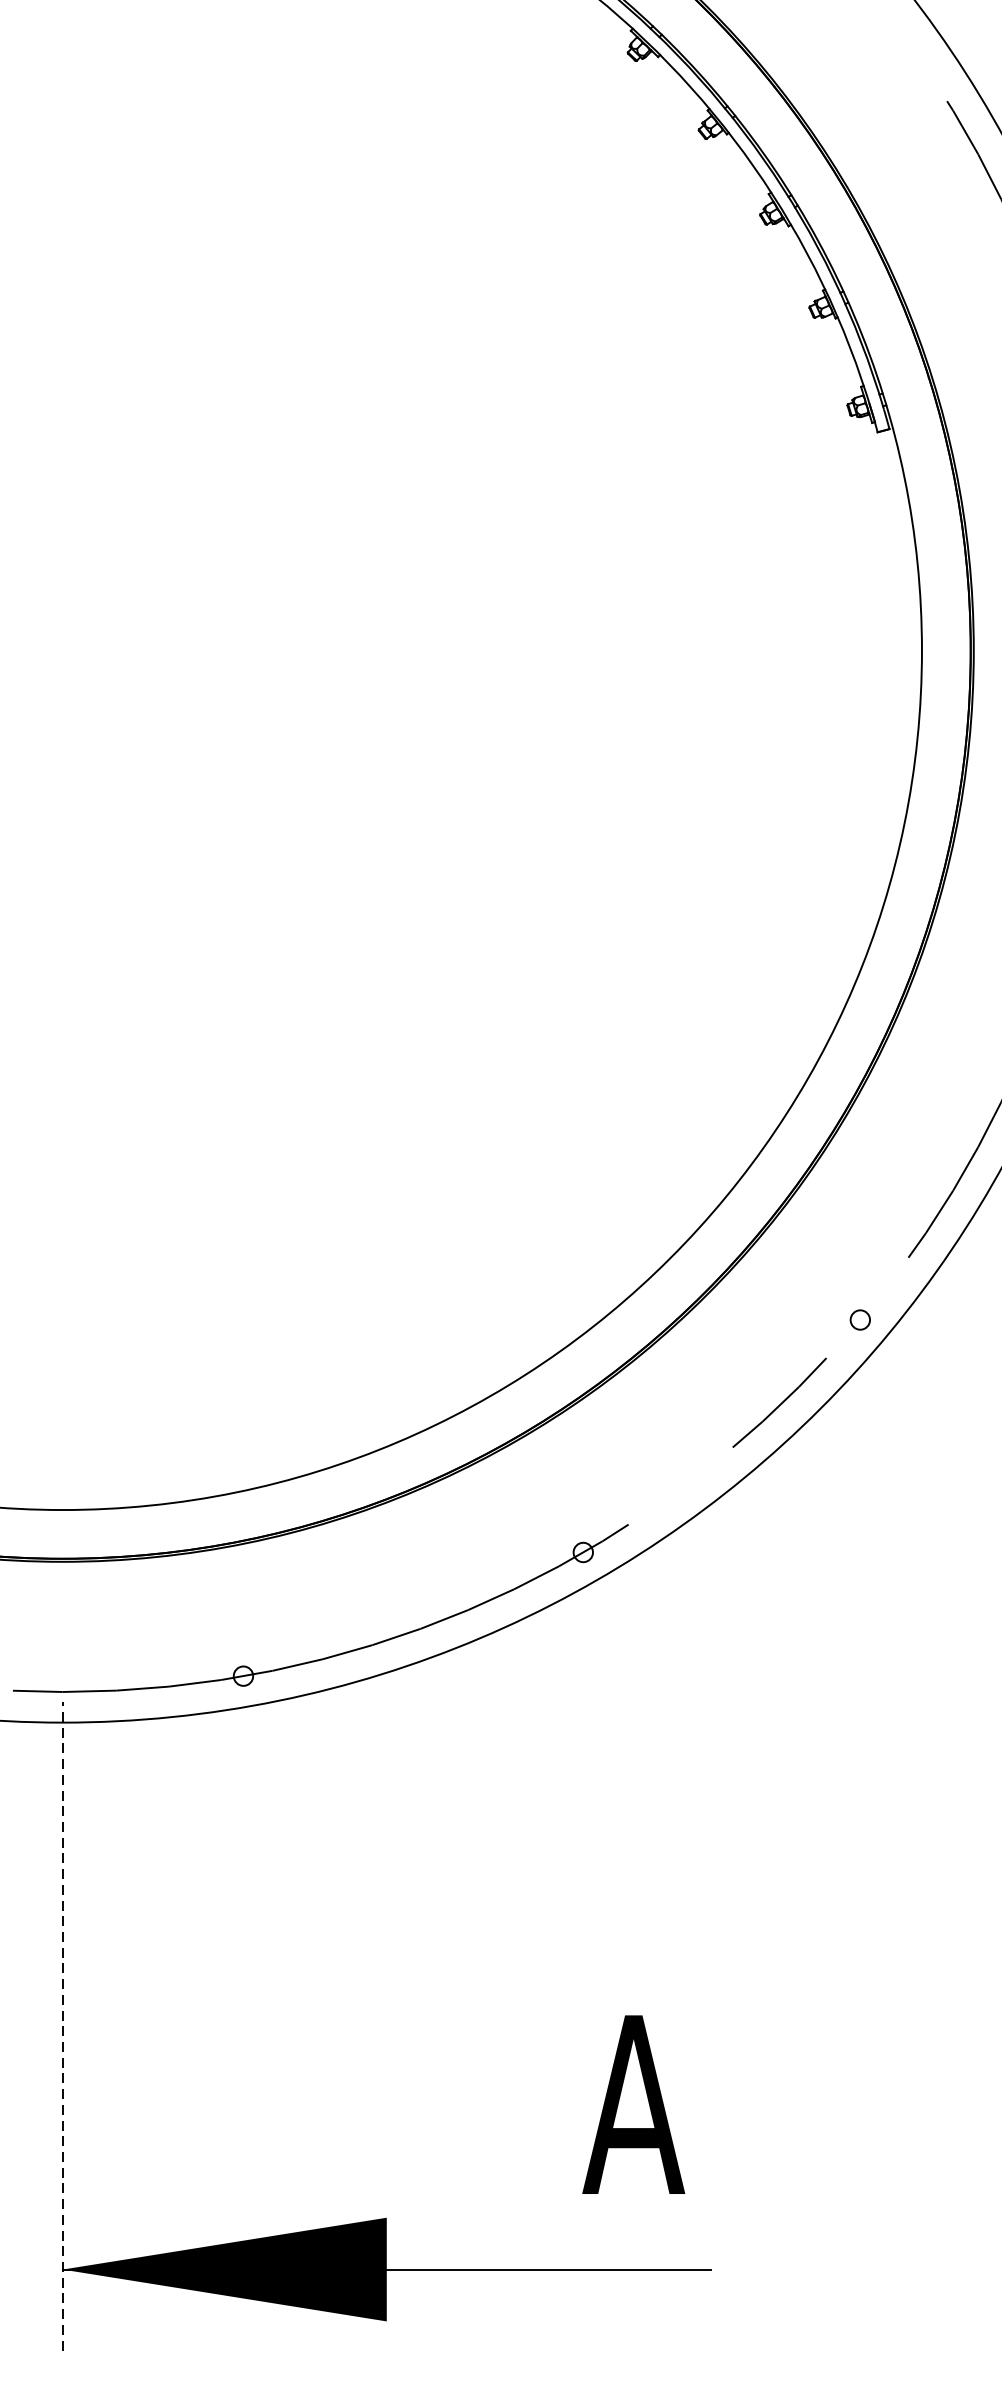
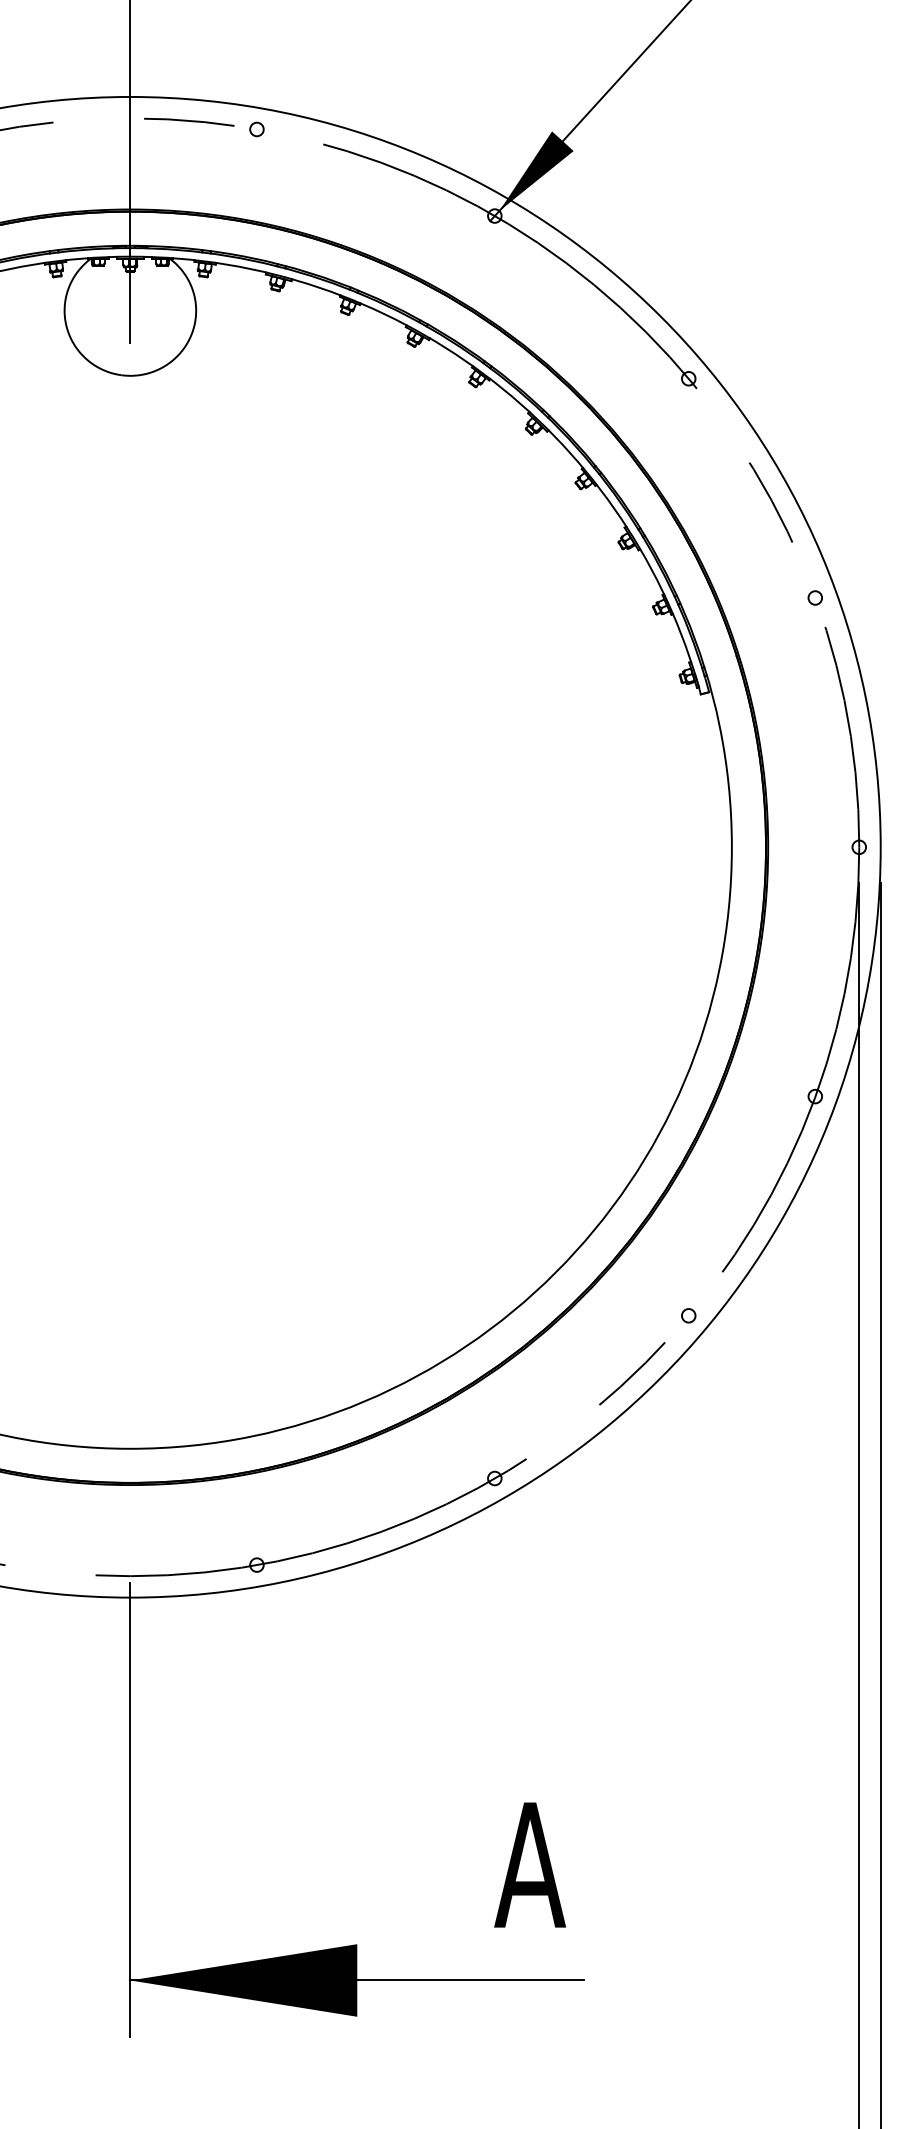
line: (62, 2026) -> (130, 1810), dashed -> solid

